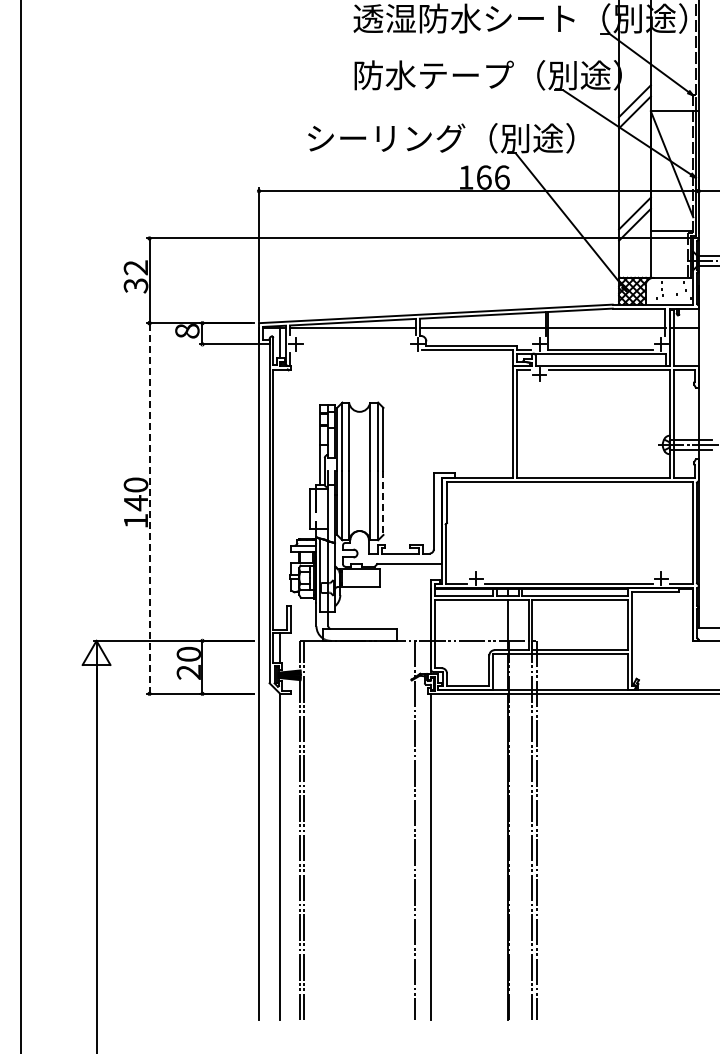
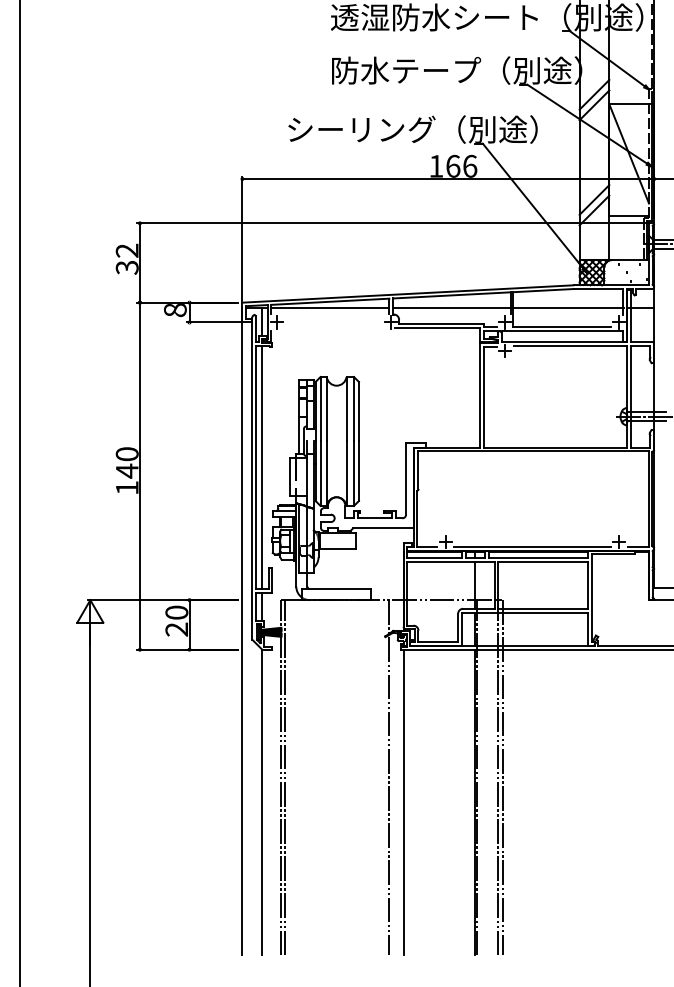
line: (280, 499) -> (262, 467), added
line: (383, 503) -> (359, 471), dashed -> solid
line: (149, 508) -> (139, 476), dashed -> solid

